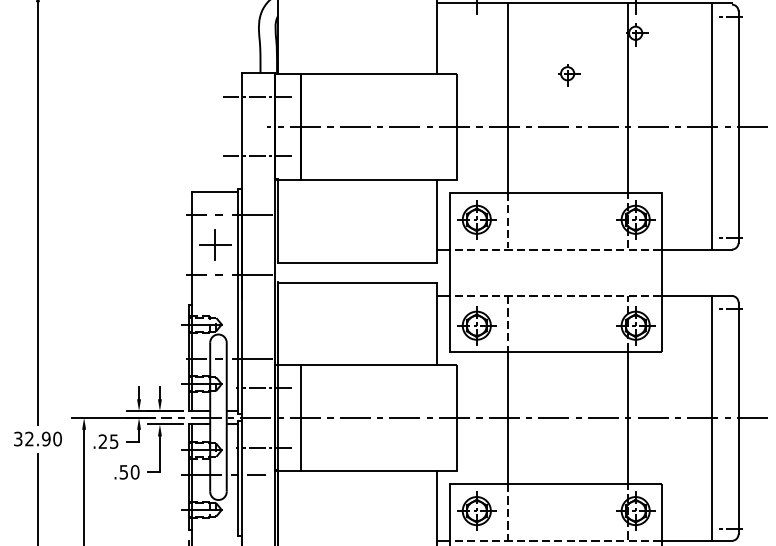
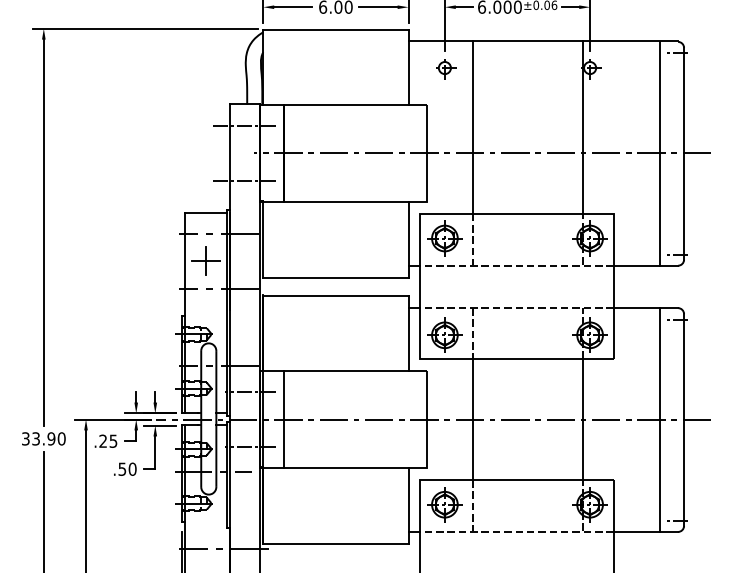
part: (569, 75) -> (446, 69), moved
text: (28, 439) -> (35, 439), 32.90 -> 33.90

